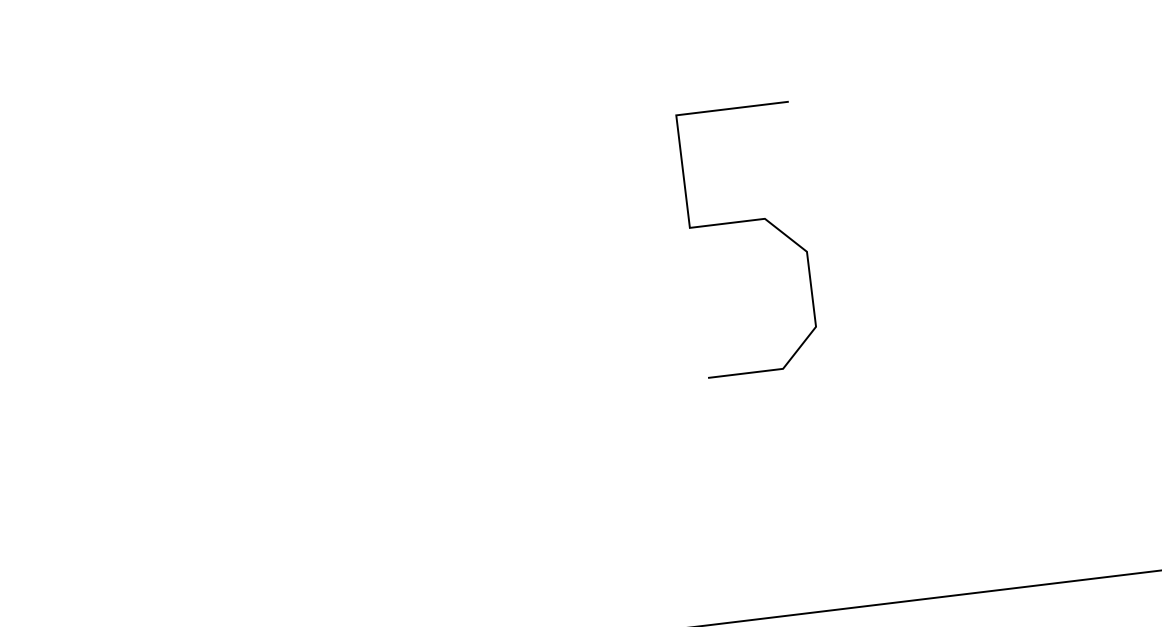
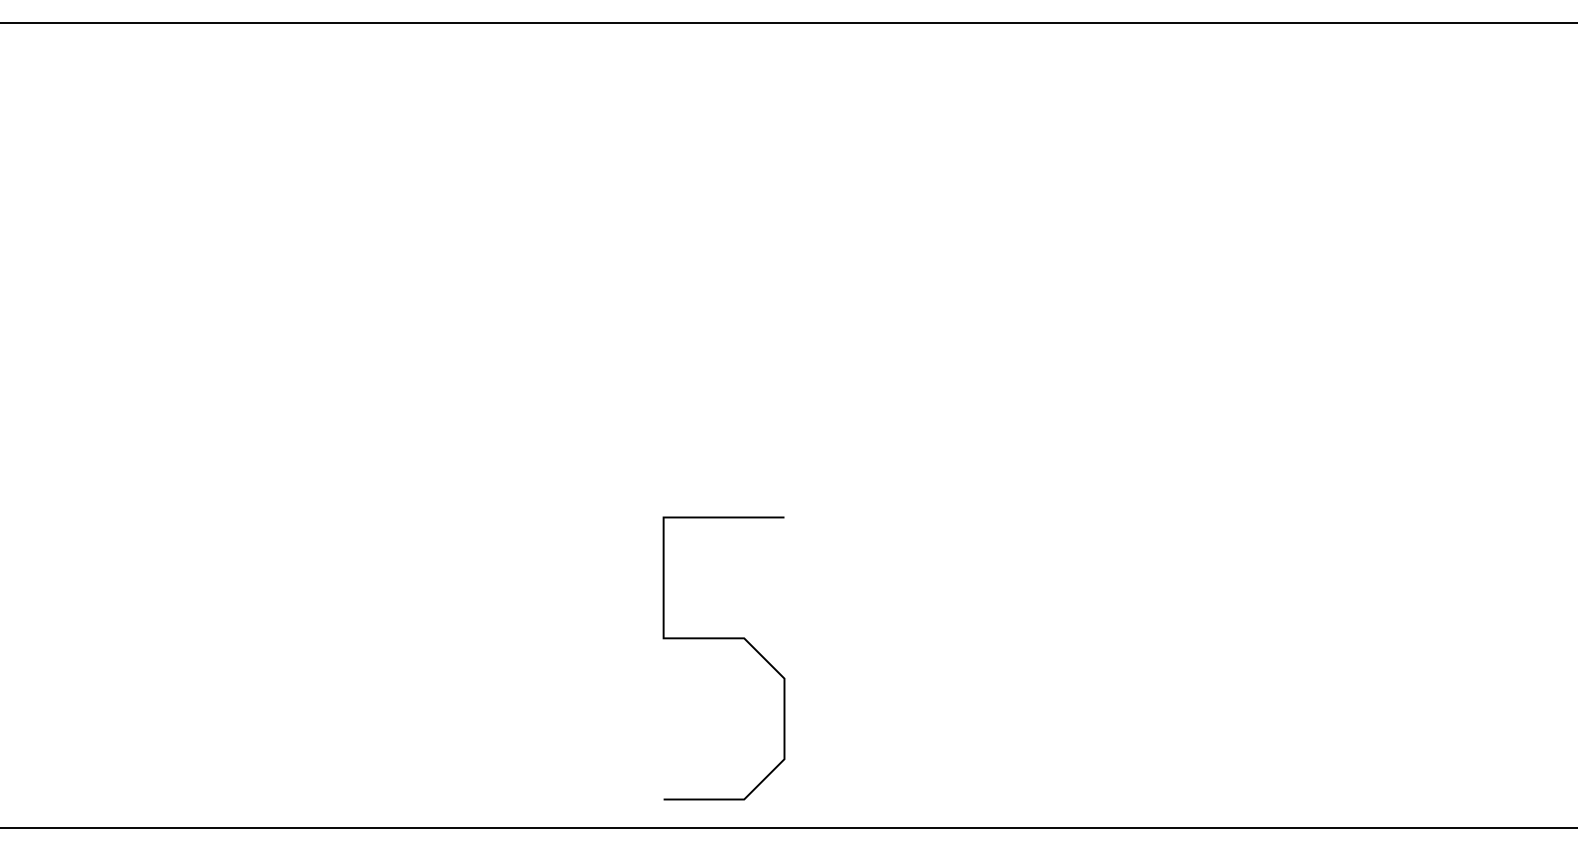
curve: (745, 222) -> (723, 639), moved

